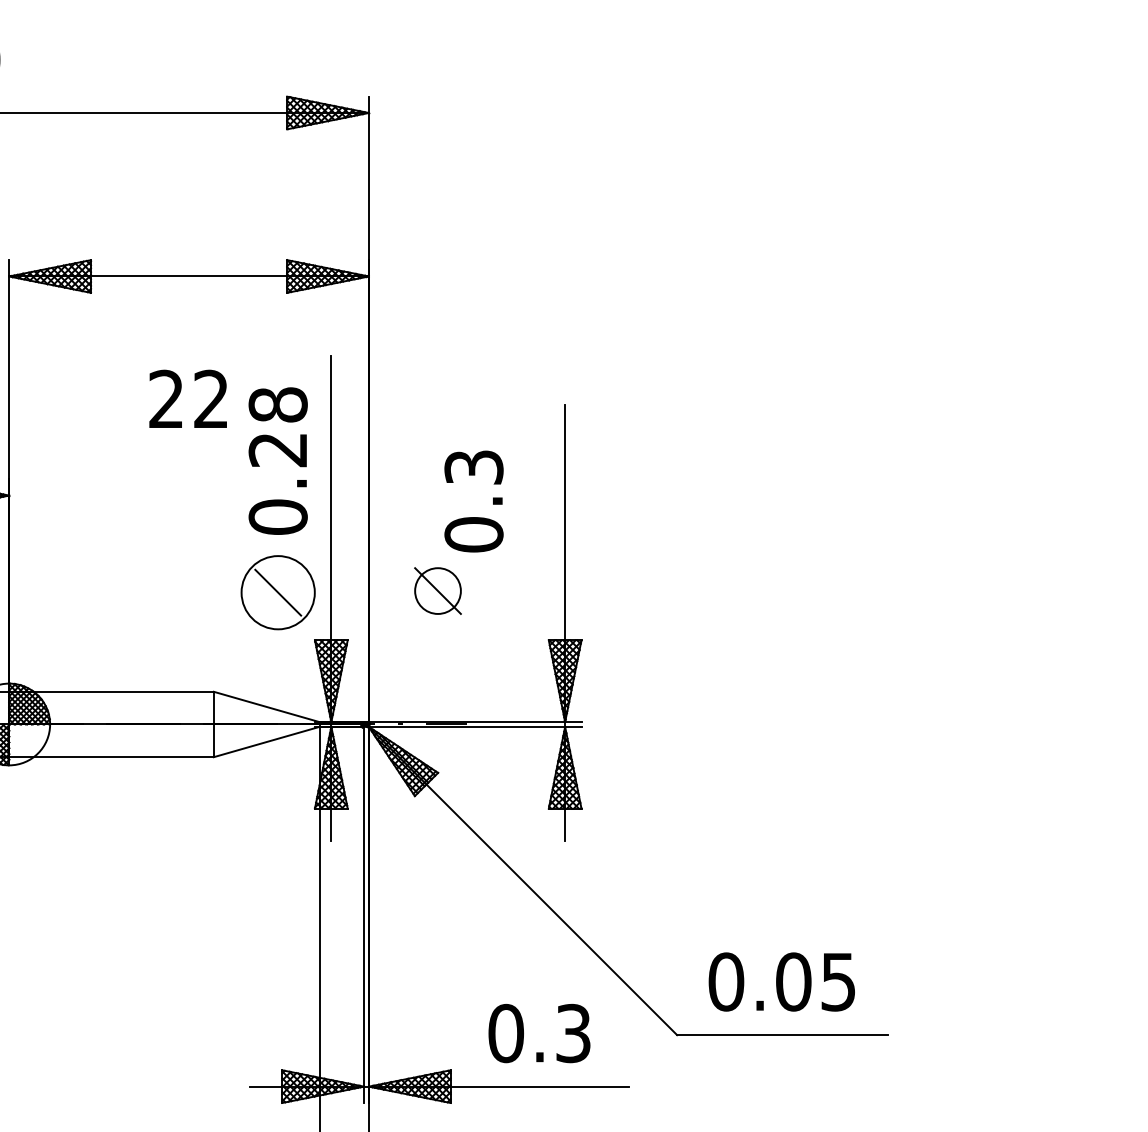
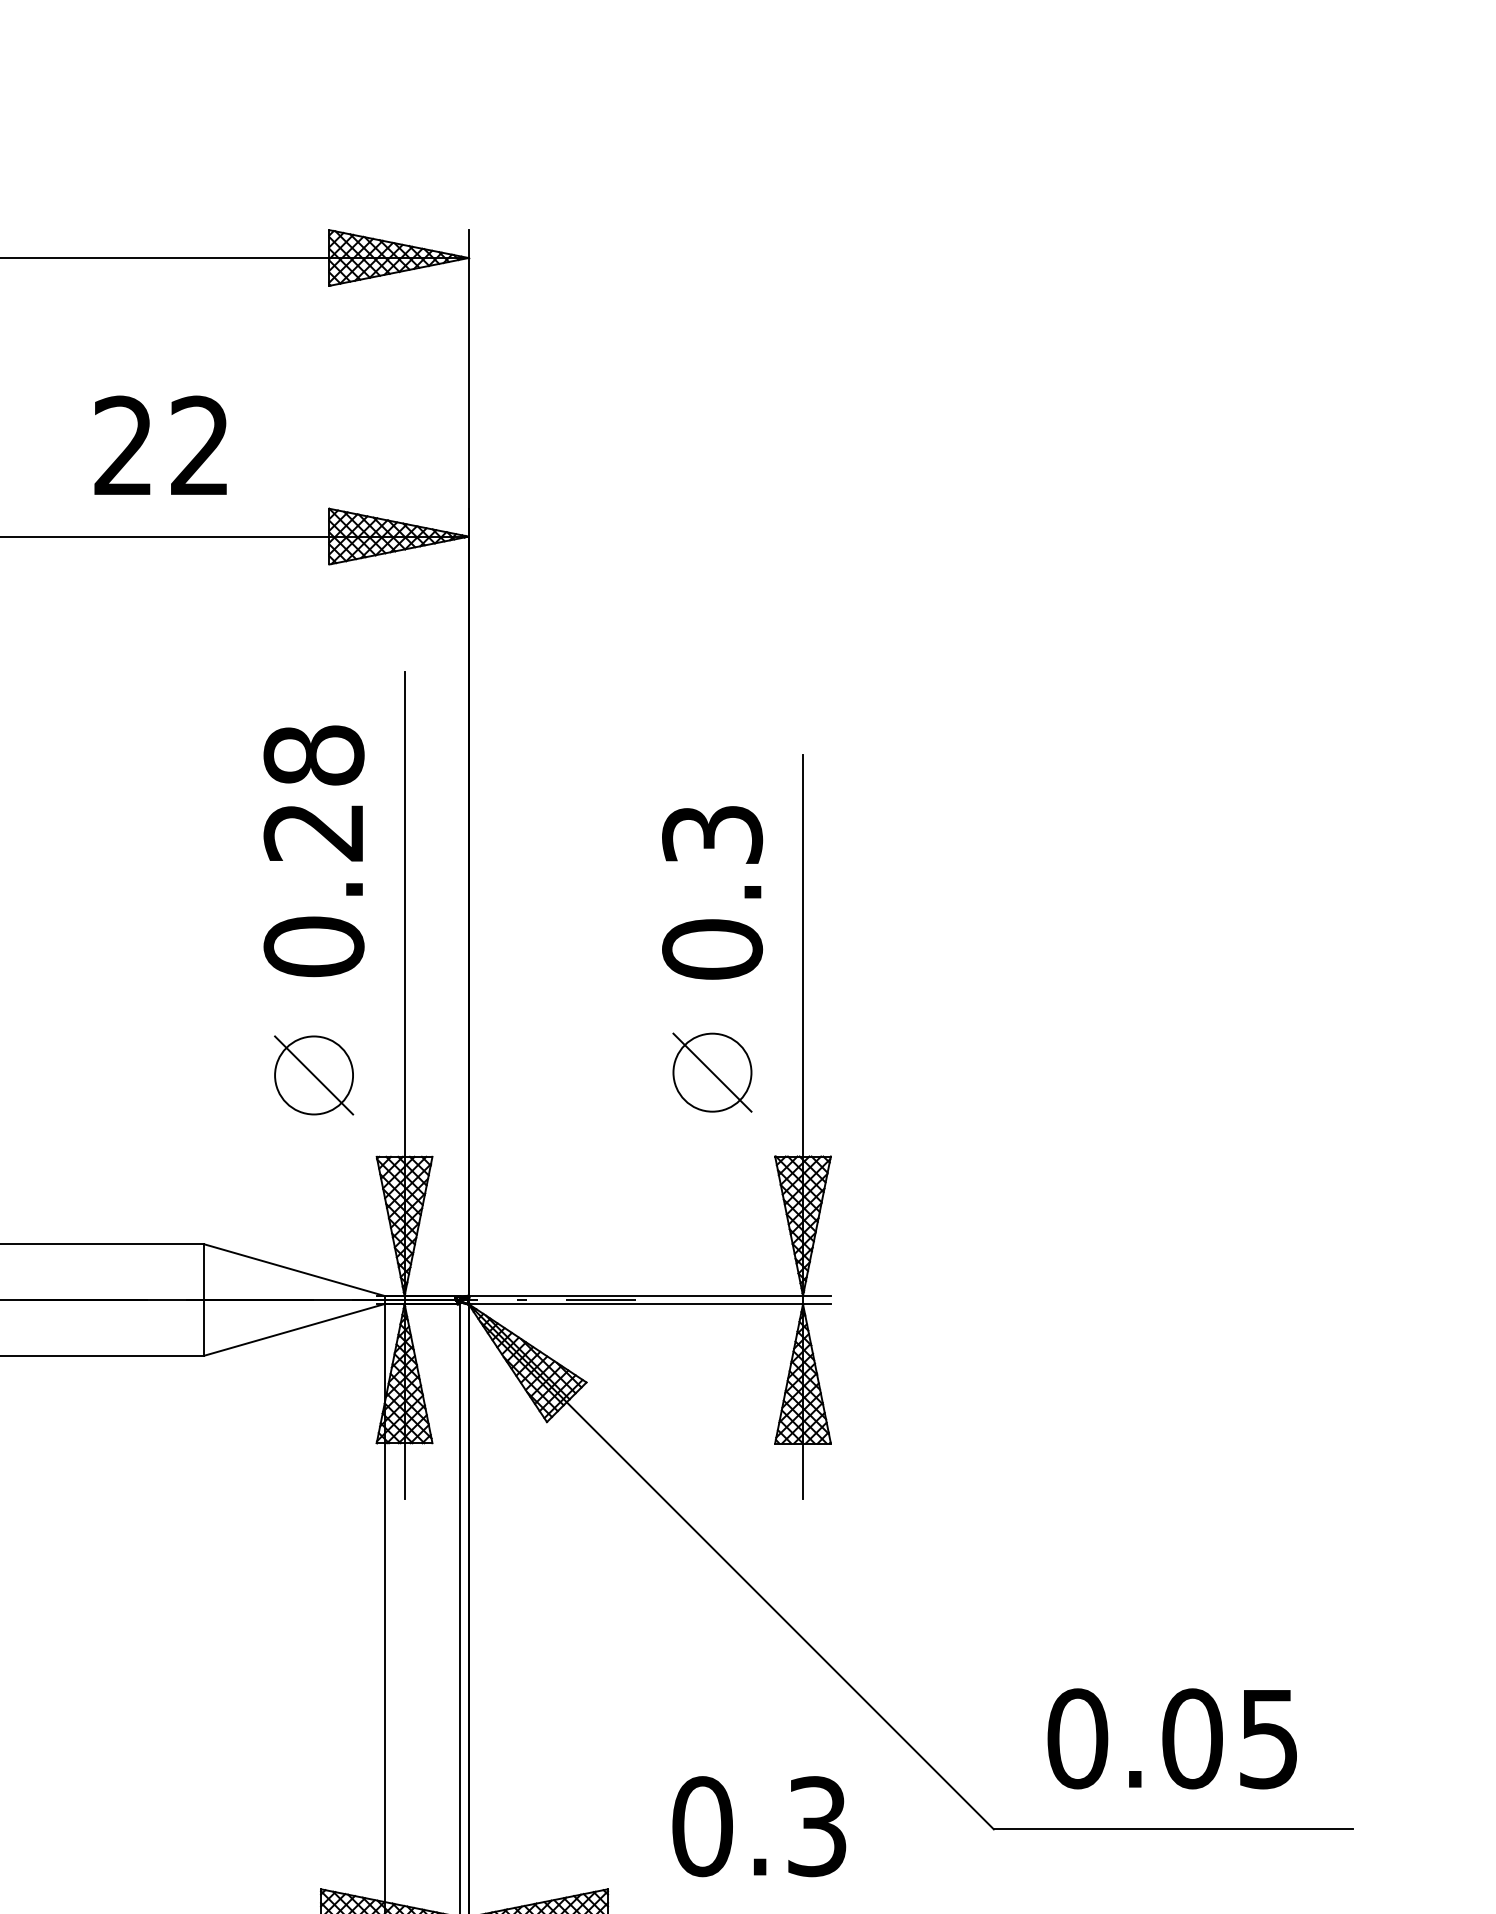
text: (187, 398) -> (159, 444), moved
text: (473, 501) -> (711, 892), moved
part: (437, 590) -> (711, 1071), moved
circle: (278, 592) -> (314, 1075), size x0.62

